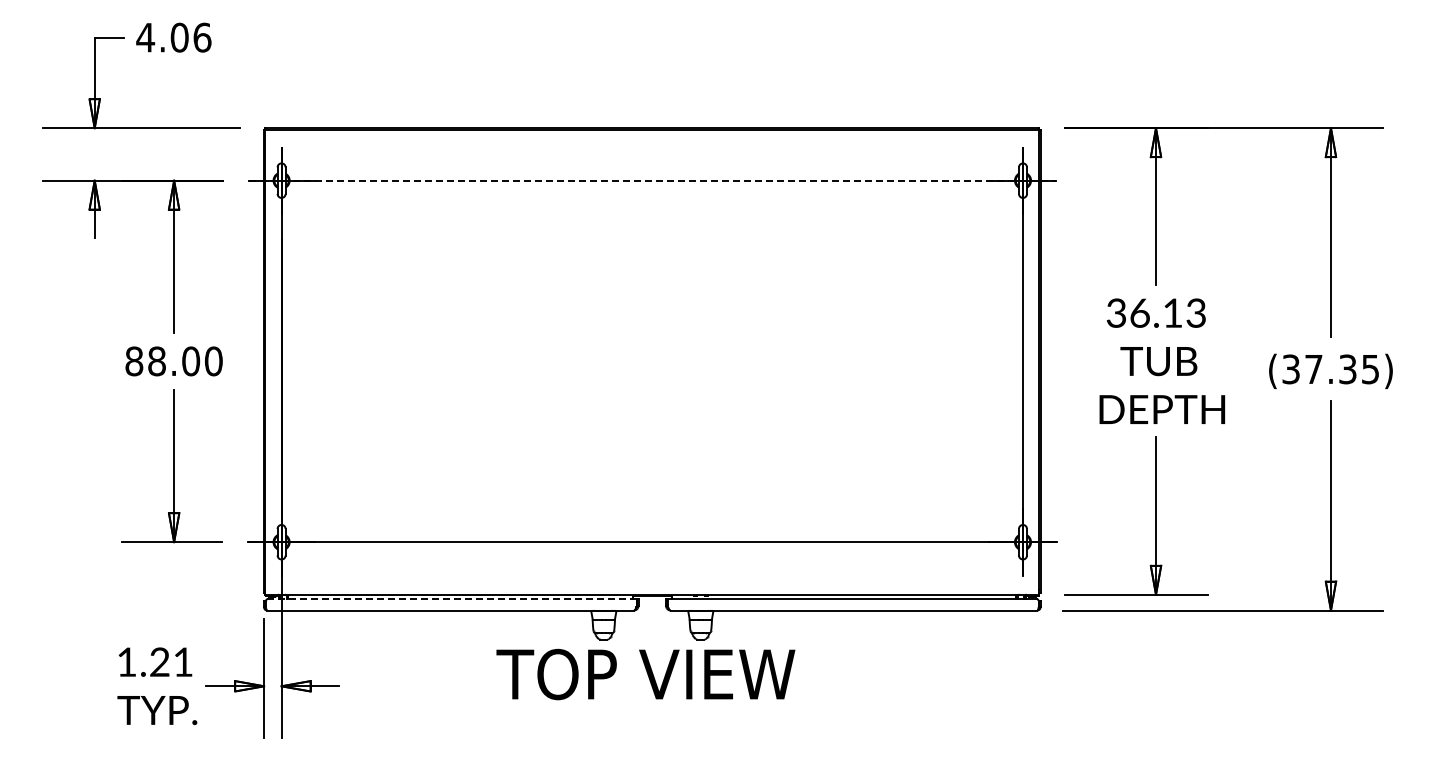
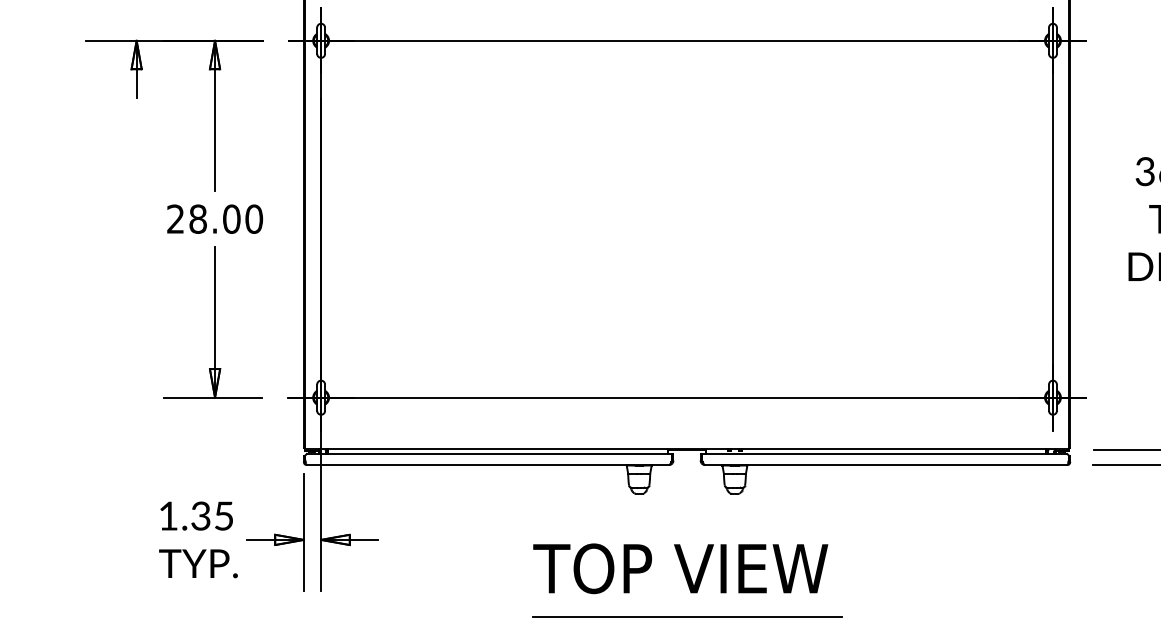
line: (652, 180) -> (687, 40), dashed -> solid
text: (134, 361) -> (175, 219), 88.00 -> 28.00
line: (452, 599) -> (489, 454), dashed -> solid
text: (171, 661) -> (212, 515), 1.21 -> 1.35
text: (645, 674) -> (680, 568), moved

